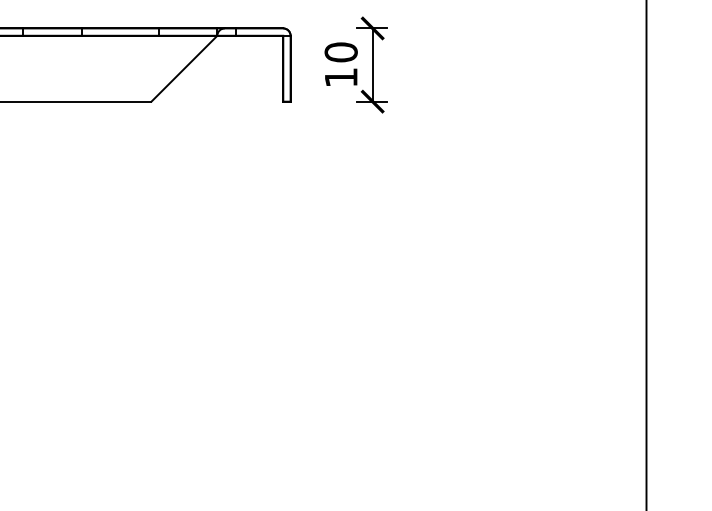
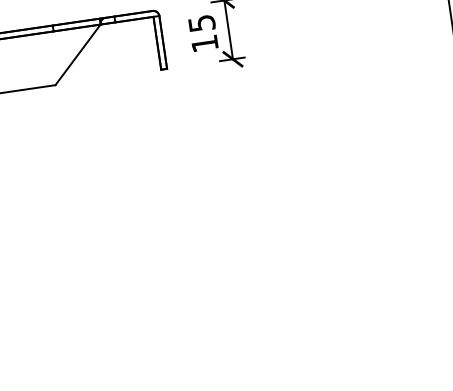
text: (340, 52) -> (201, 23), 10 -> 15

